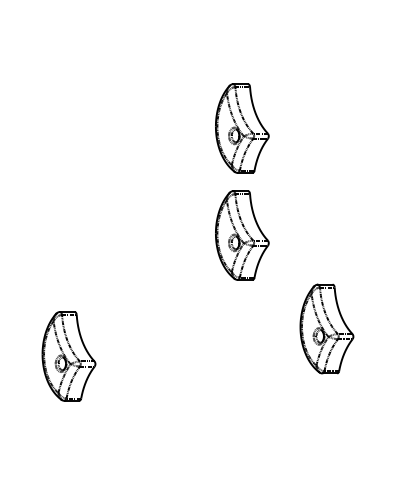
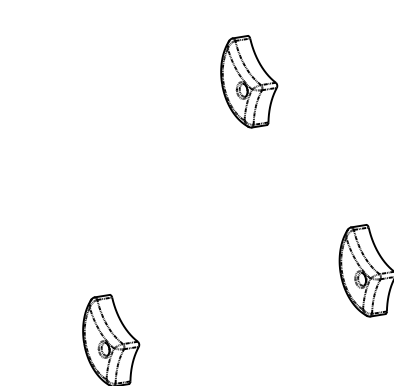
part: (242, 235) -> (266, 190), removed

